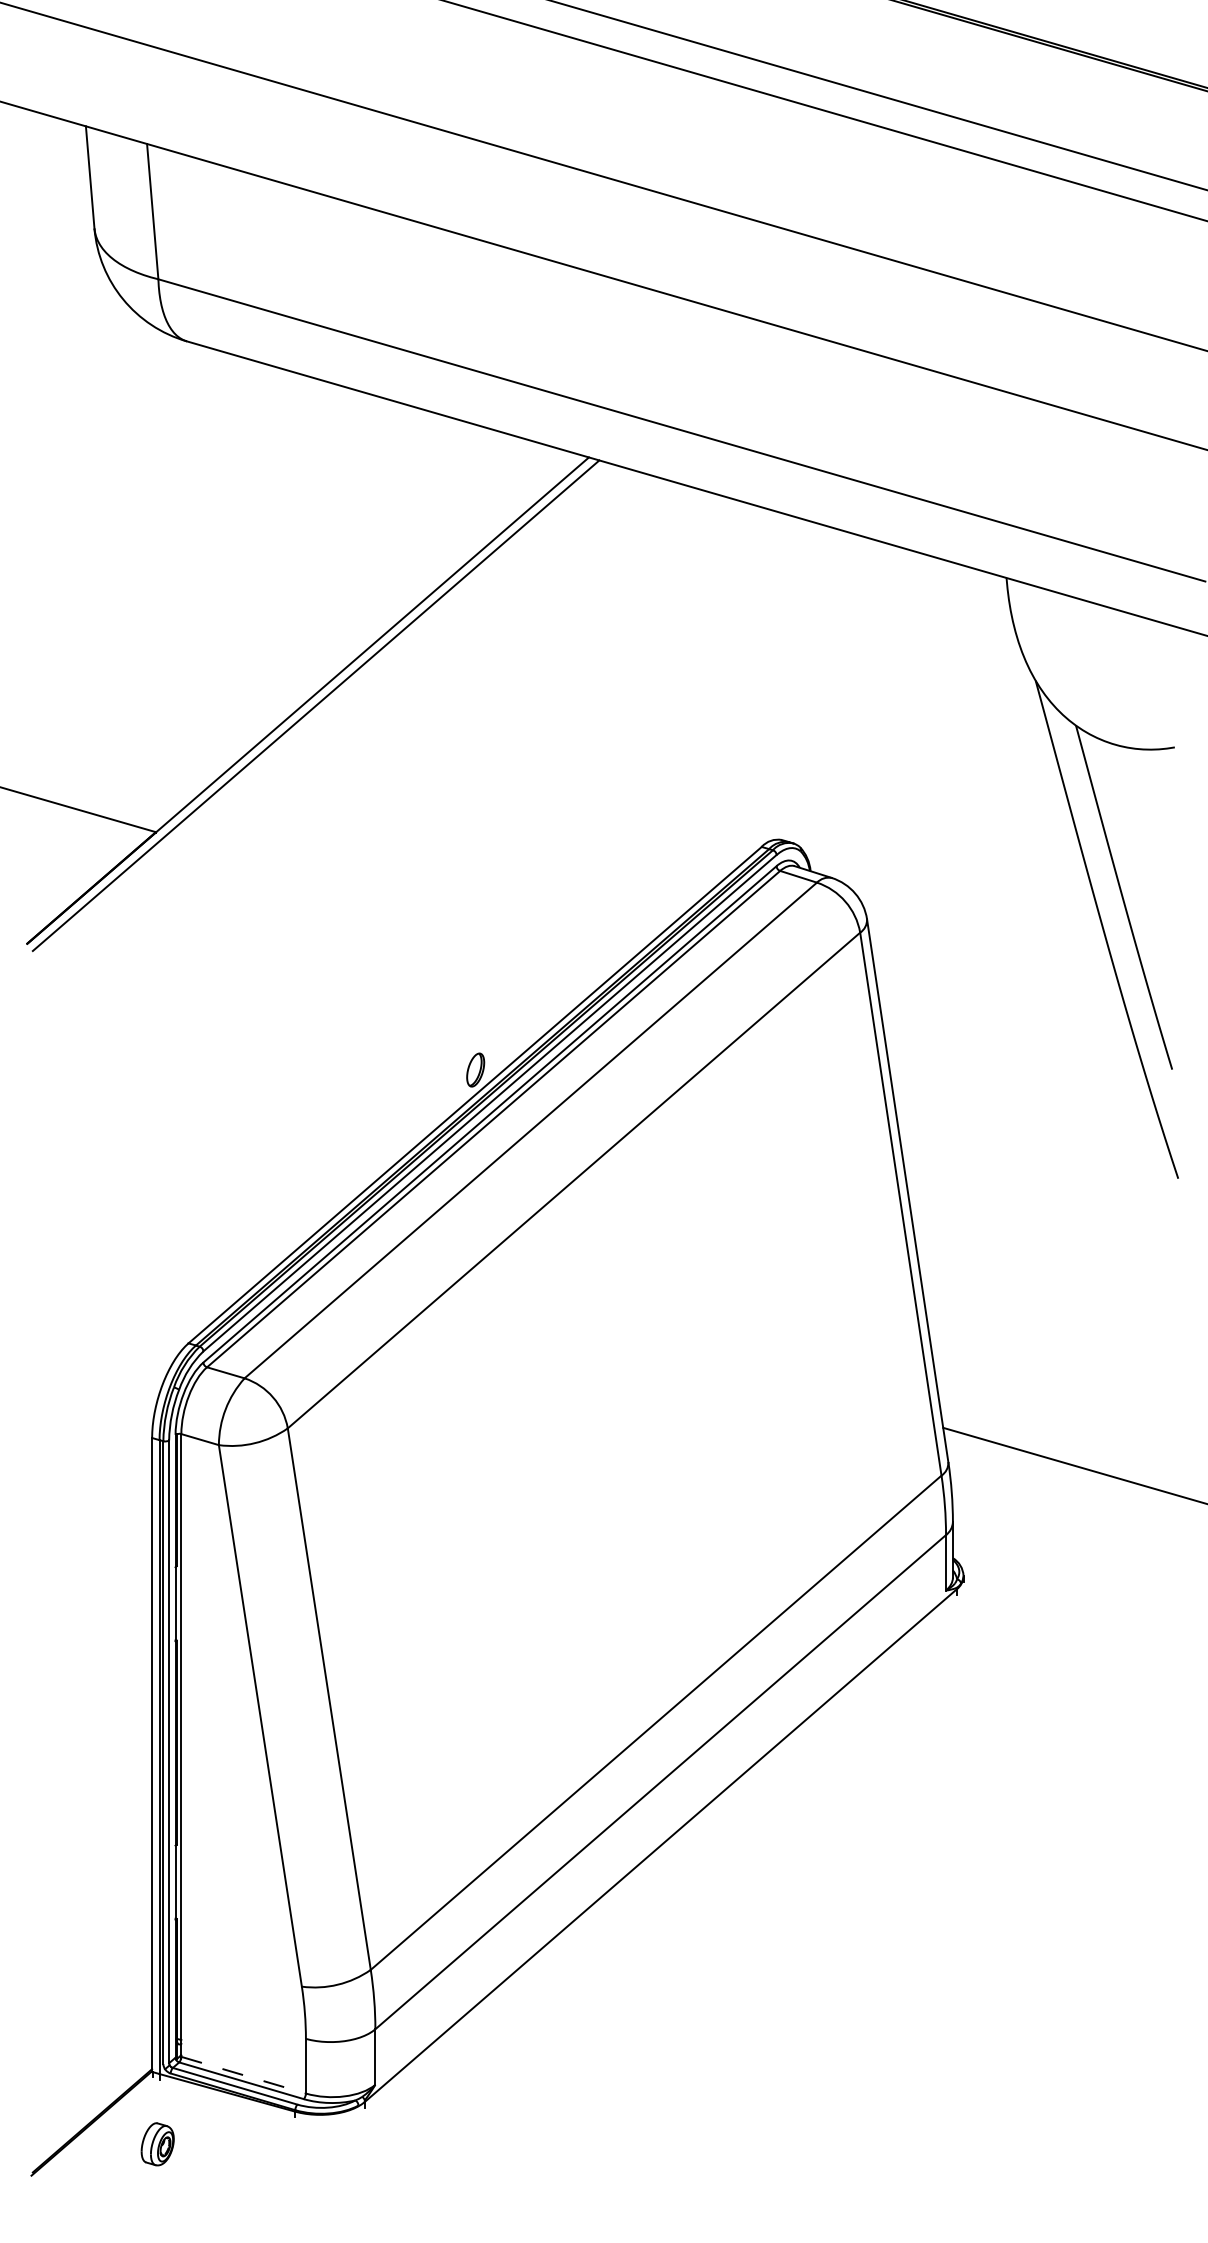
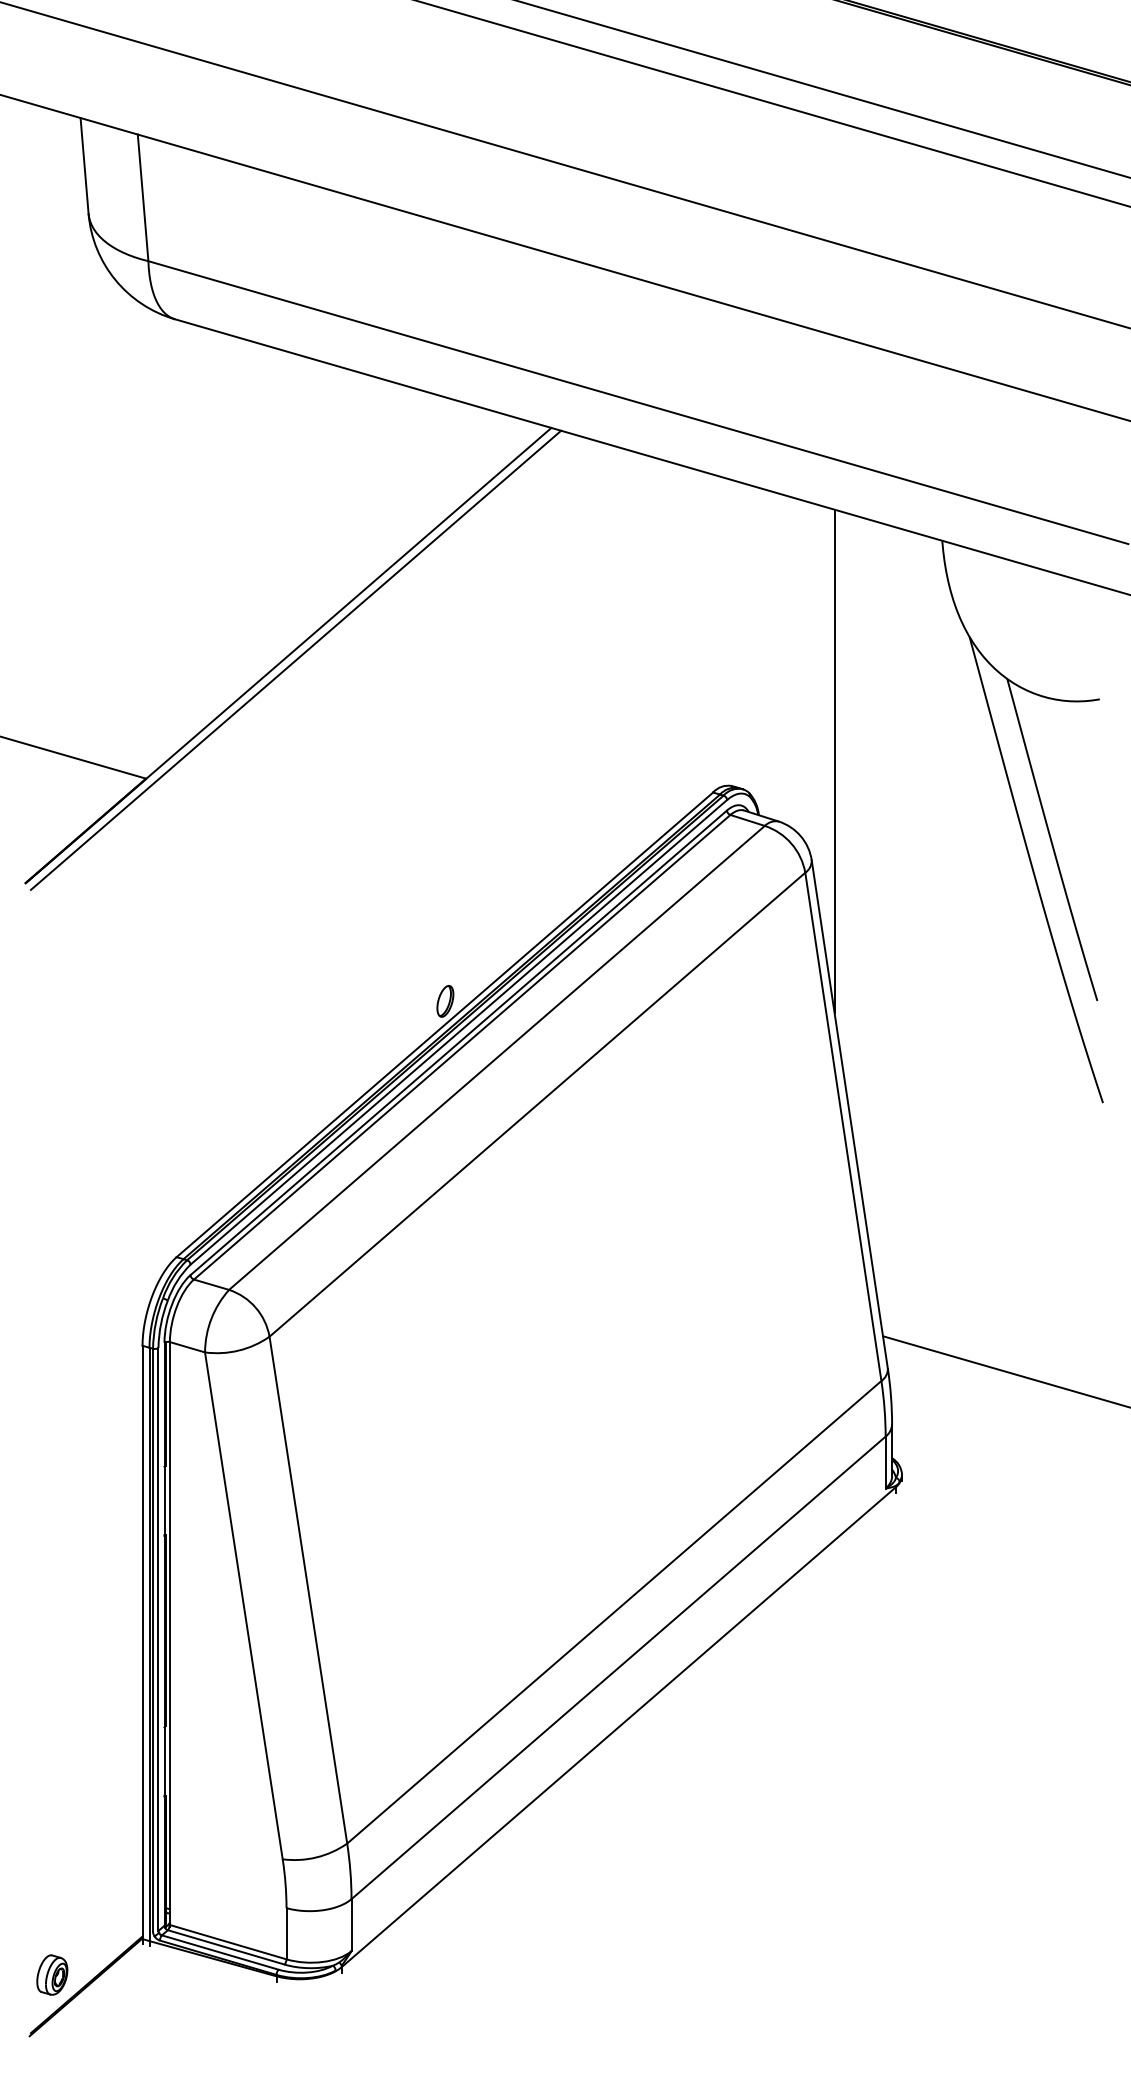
line: (891, 813) -> (834, 761), added
line: (243, 2075) -> (228, 1942), dashed -> solid
part: (157, 2144) -> (52, 1975), moved

